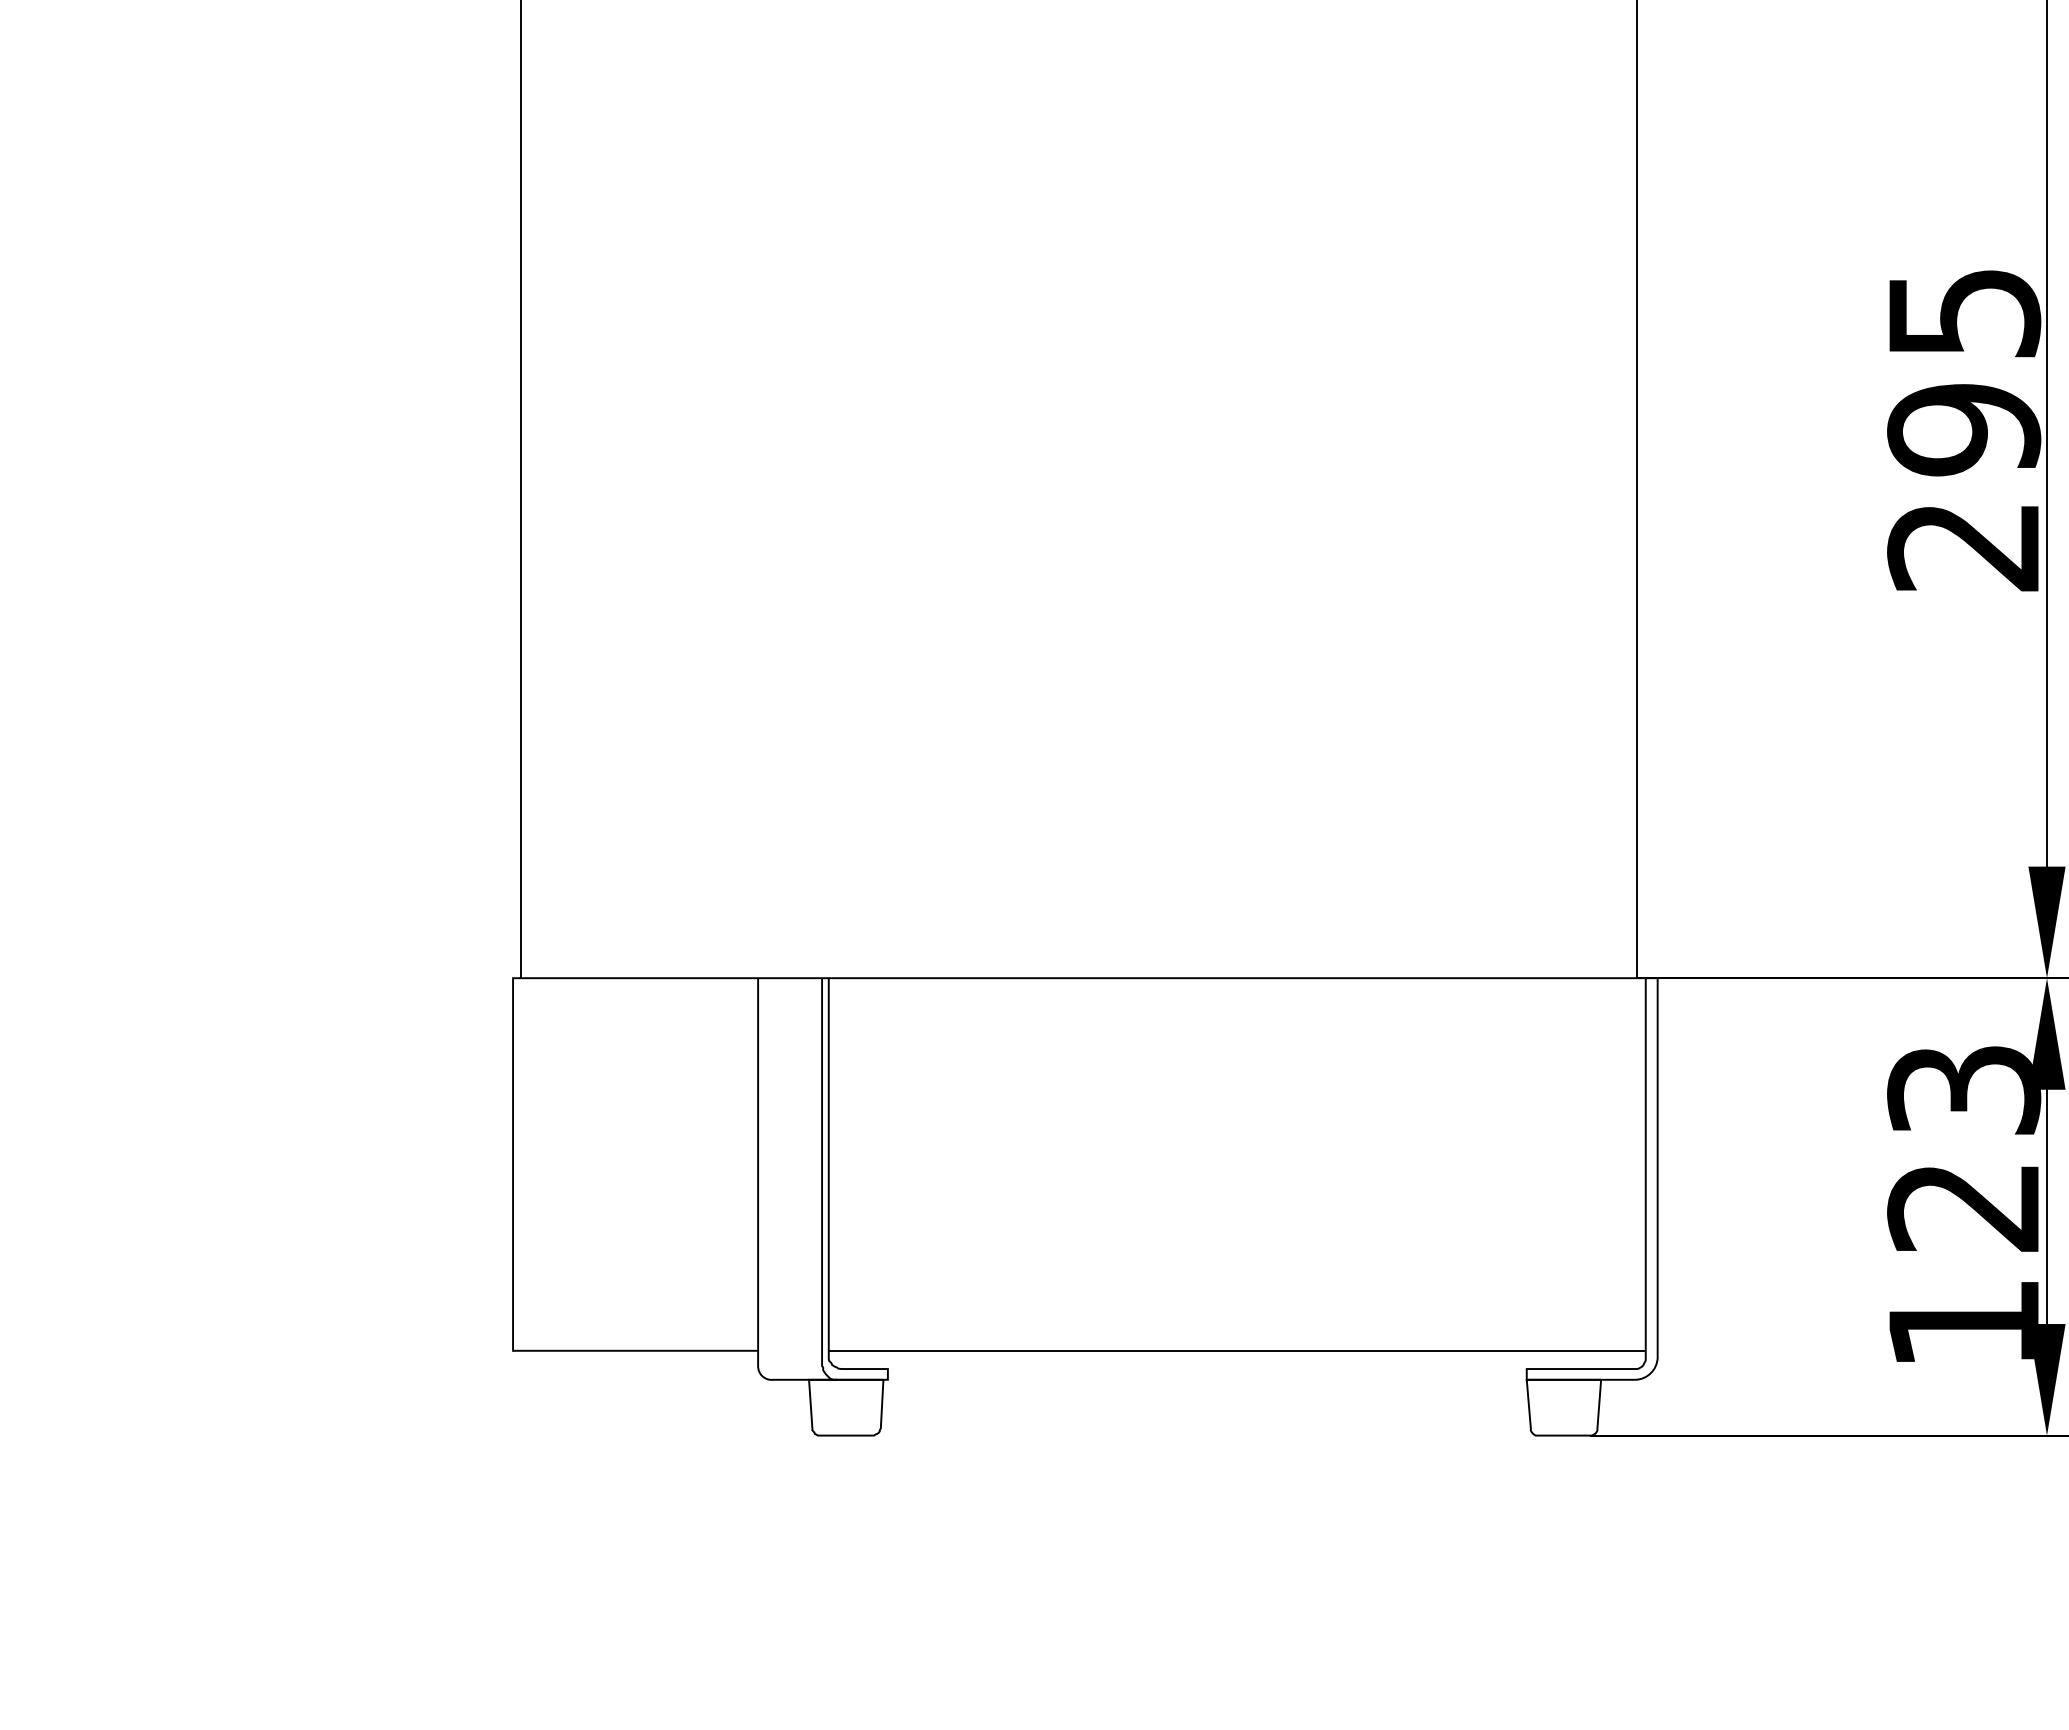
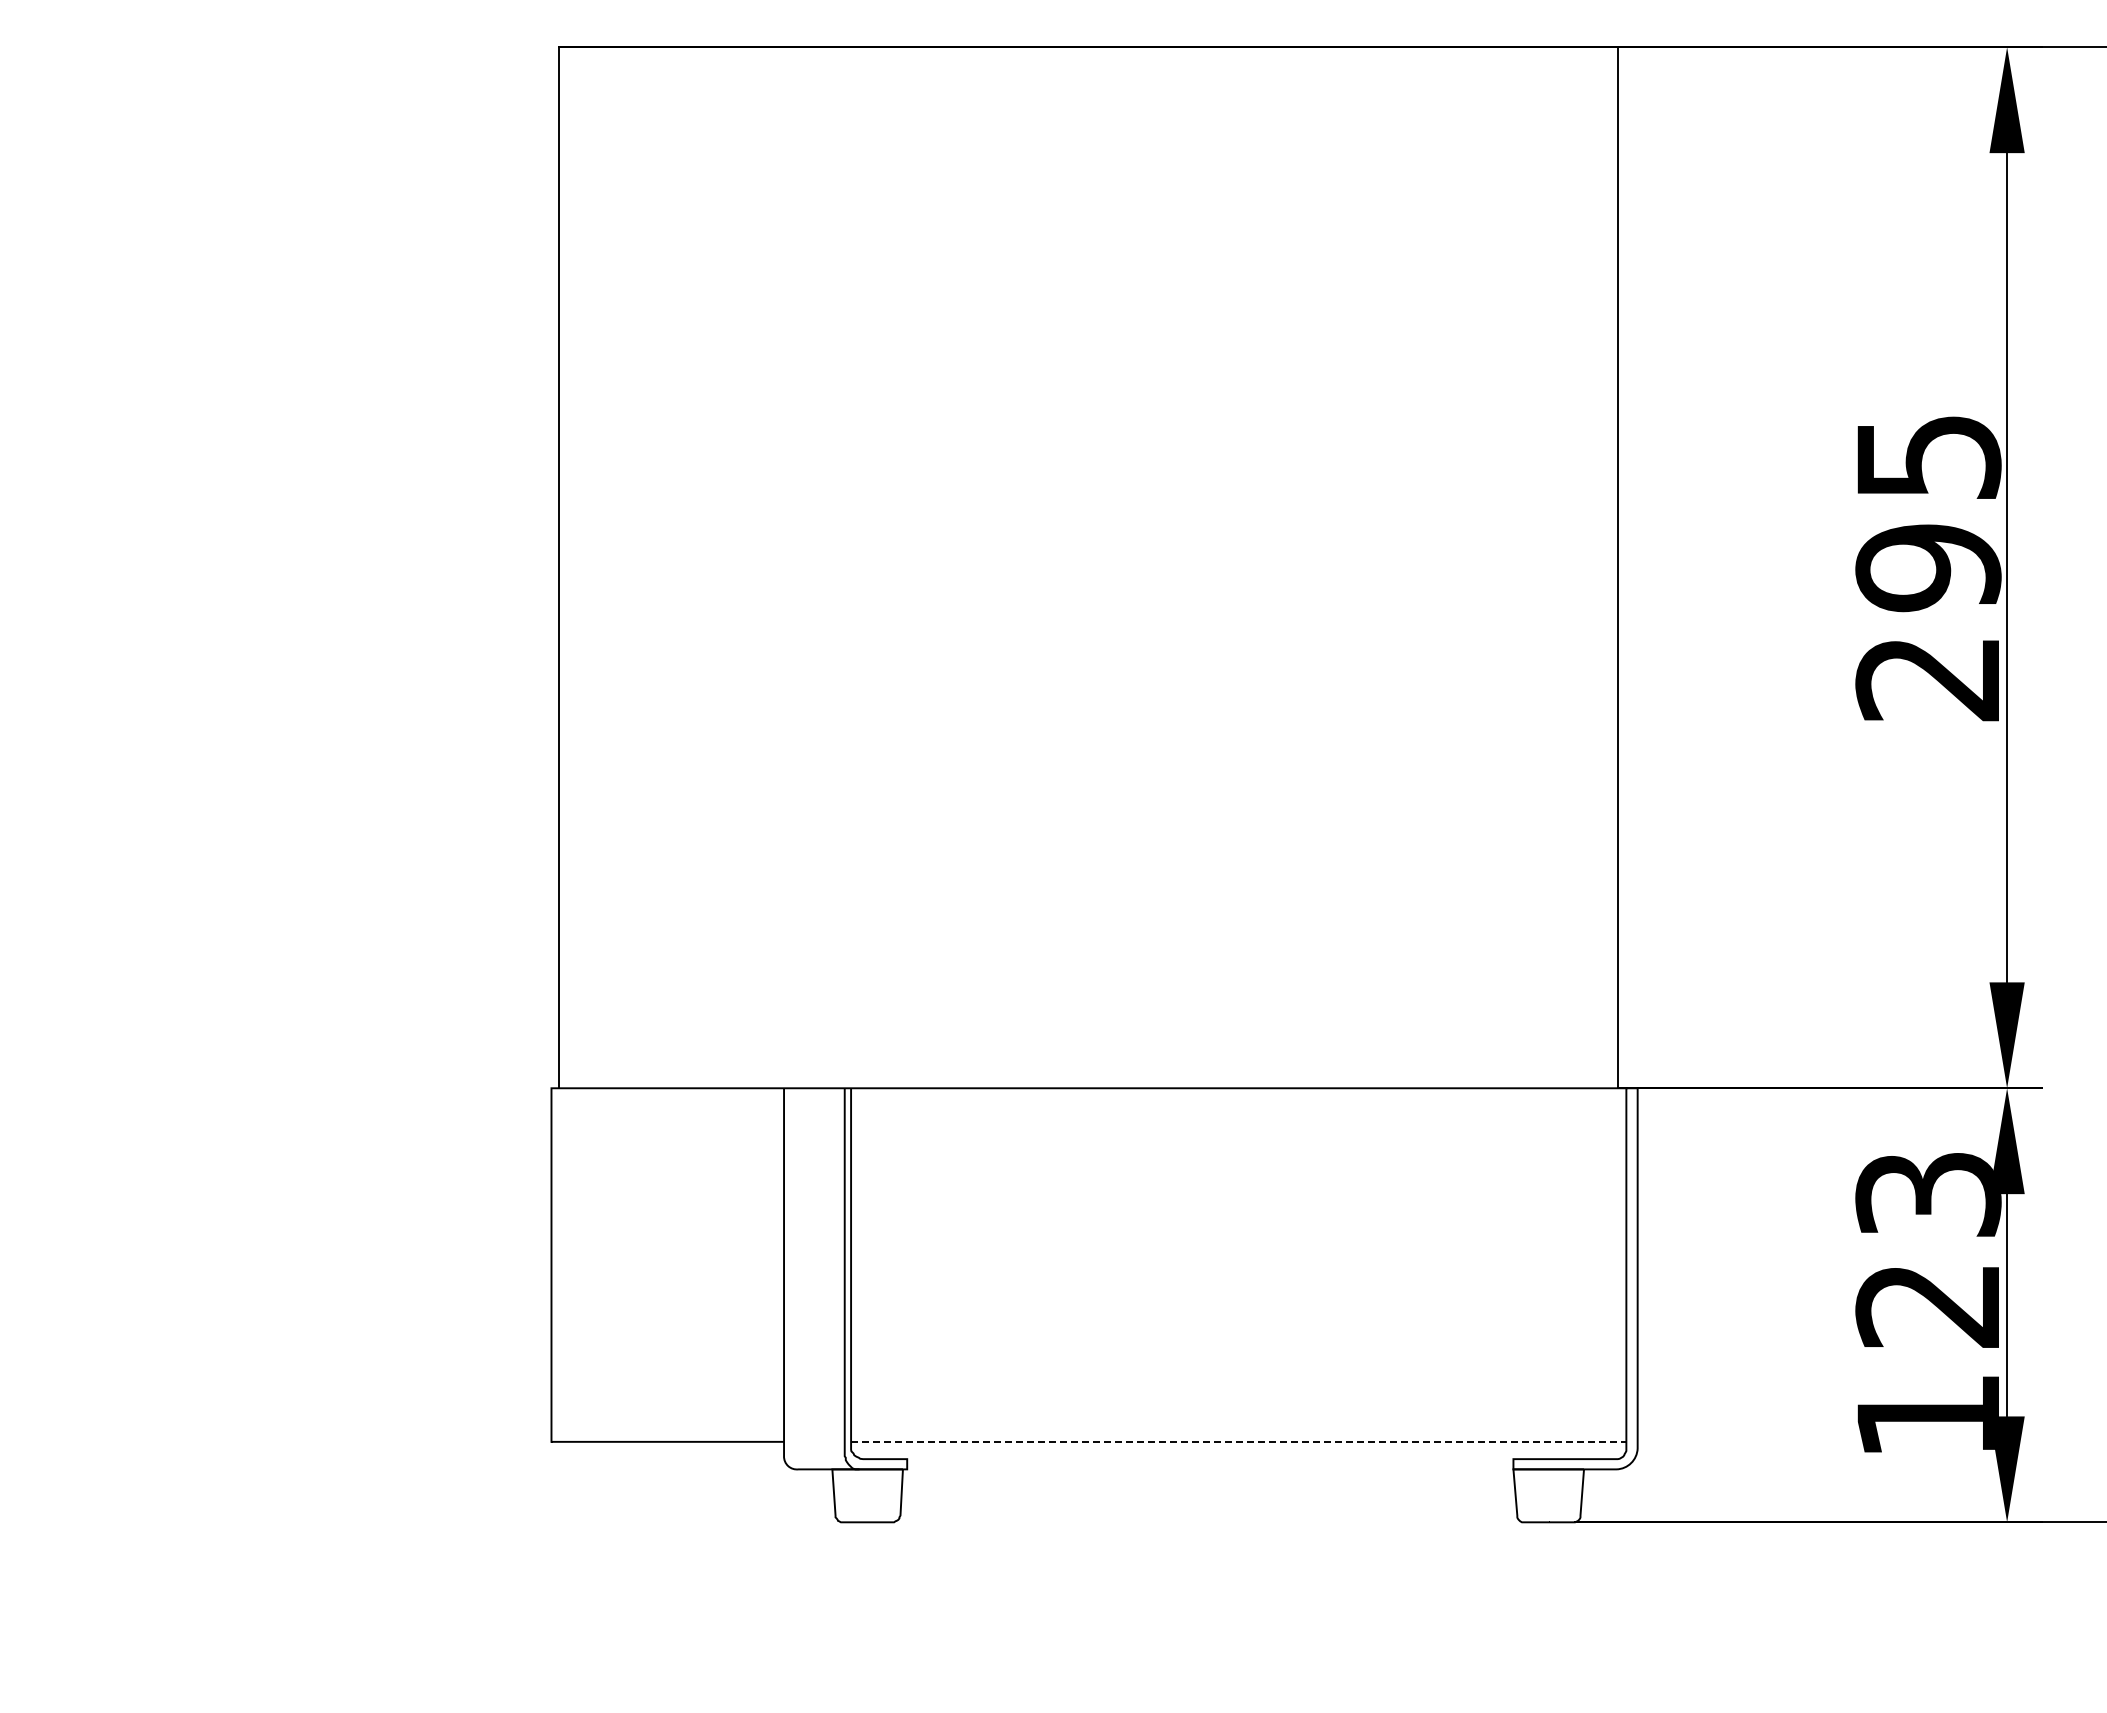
line: (1237, 1350) -> (1238, 1441), solid -> dashed

